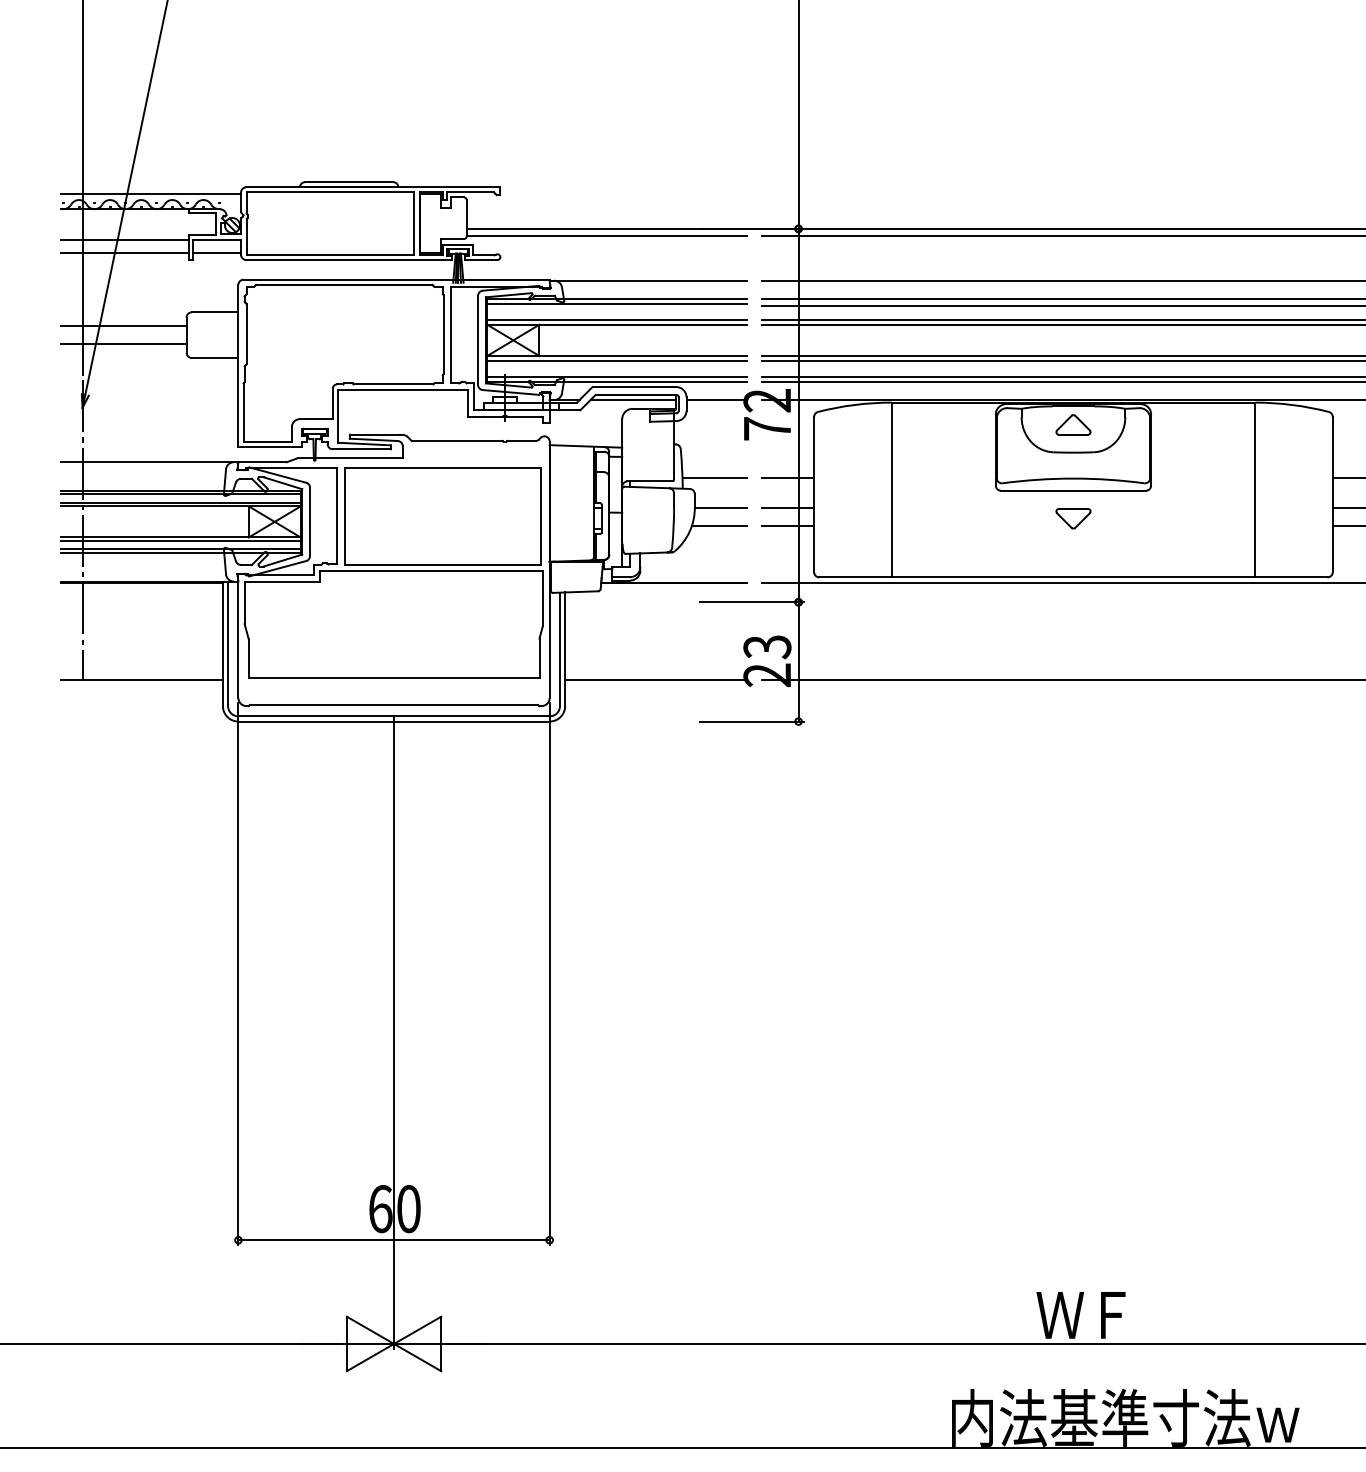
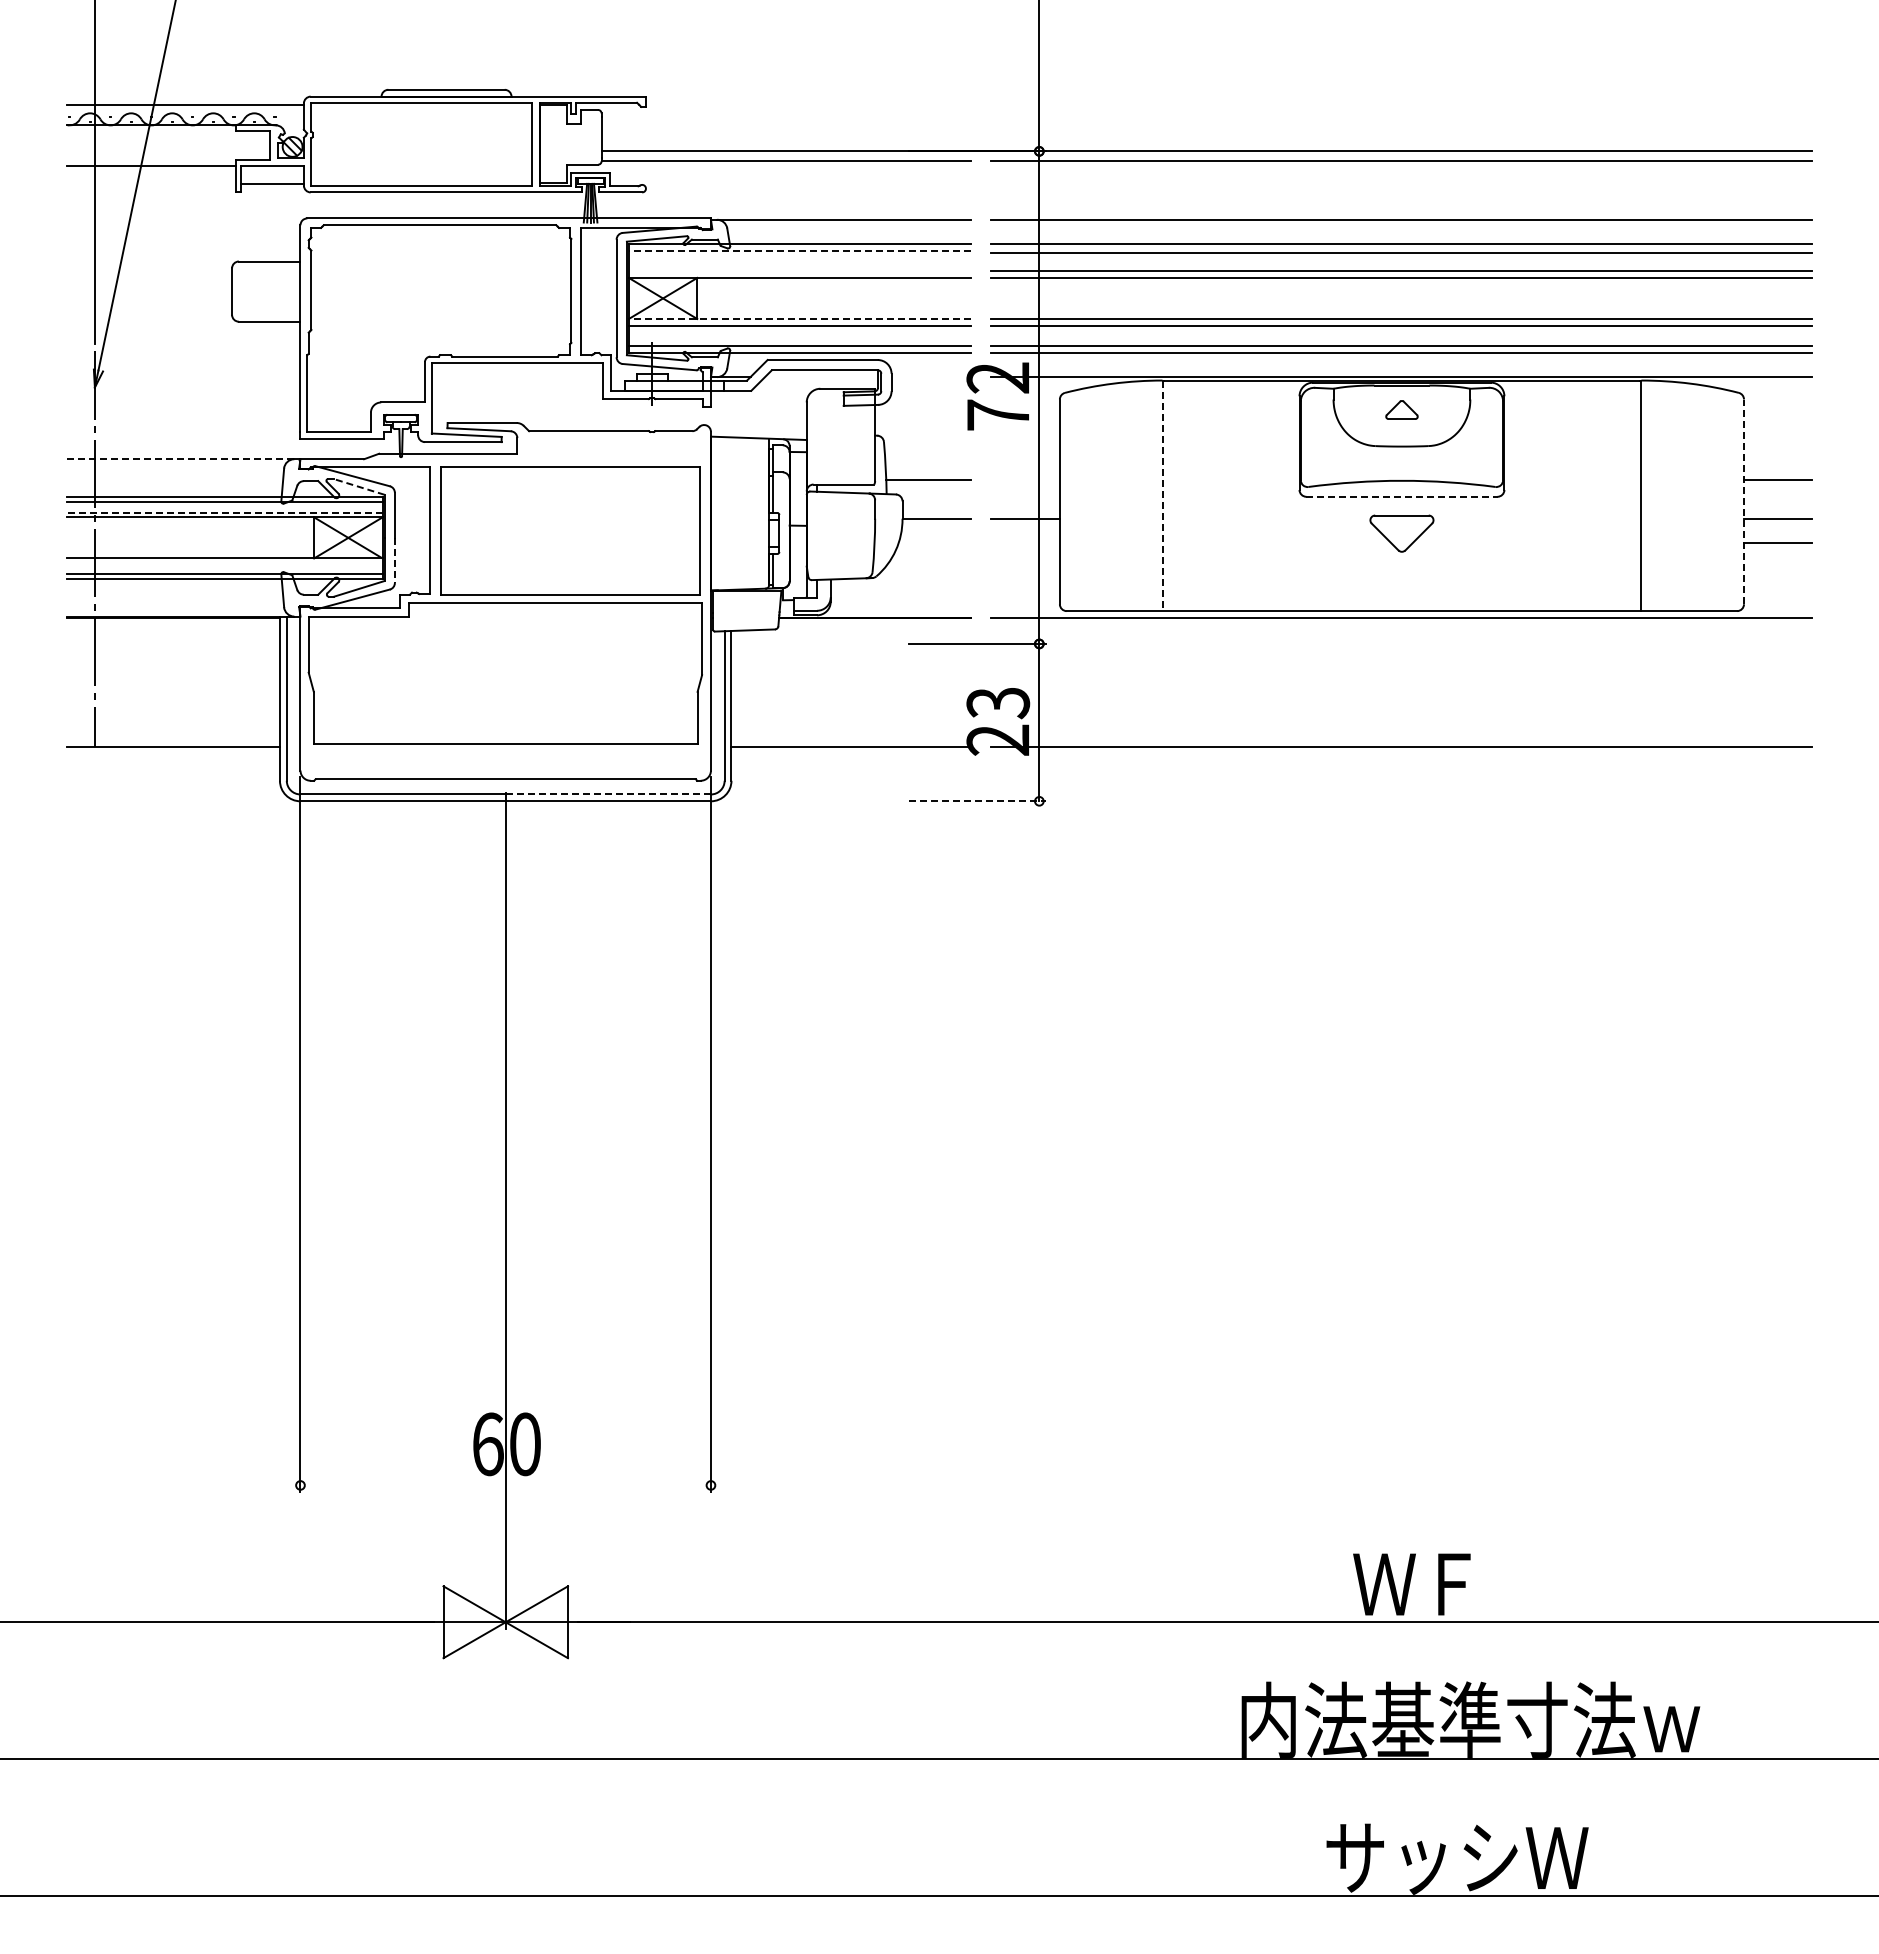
line: (124, 253) -> (150, 183), removed
line: (616, 304) -> (799, 250), solid -> dashed
line: (616, 319) -> (799, 271), removed
line: (123, 326) -> (149, 280), removed
line: (123, 344) -> (149, 303), removed
line: (616, 355) -> (799, 318), solid -> dashed
line: (633, 400) -> (821, 377), removed
line: (716, 400) -> (930, 377), removed
part: (1073, 424) -> (1401, 409), size x0.7
line: (147, 462) -> (180, 459), solid -> dashed
line: (788, 477) -> (1025, 479), removed
line: (283, 482) -> (359, 486), solid -> dashed
line: (891, 490) -> (1162, 496), solid -> dashed
line: (1073, 490) -> (1401, 496), solid -> dashed
line: (1333, 494) -> (1744, 501), solid -> dashed
line: (180, 502) -> (224, 512), solid -> dashed
part: (1073, 518) -> (1401, 533), size x1.4
line: (719, 525) -> (934, 542), removed
line: (788, 525) -> (1025, 542), removed
line: (309, 539) -> (394, 560), solid -> dashed
line: (180, 541) -> (224, 563), removed
line: (471, 716) -> (608, 794), solid -> dashed
line: (752, 721) -> (978, 801), solid -> dashed
line: (393, 1240) -> (505, 1485), removed

